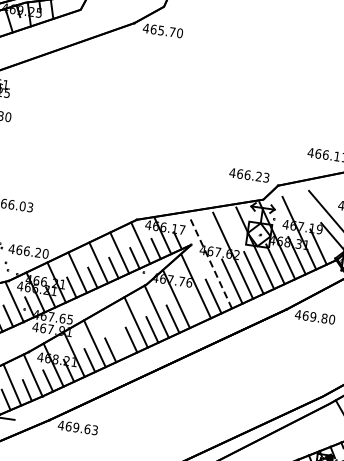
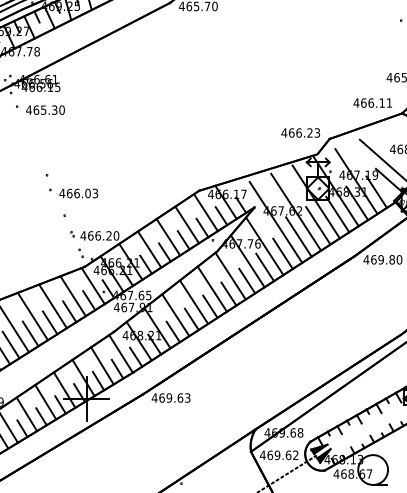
line: (210, 263) -> (275, 222), dashed -> solid
line: (193, 307) -> (265, 267), added
line: (115, 332) -> (193, 301), added

